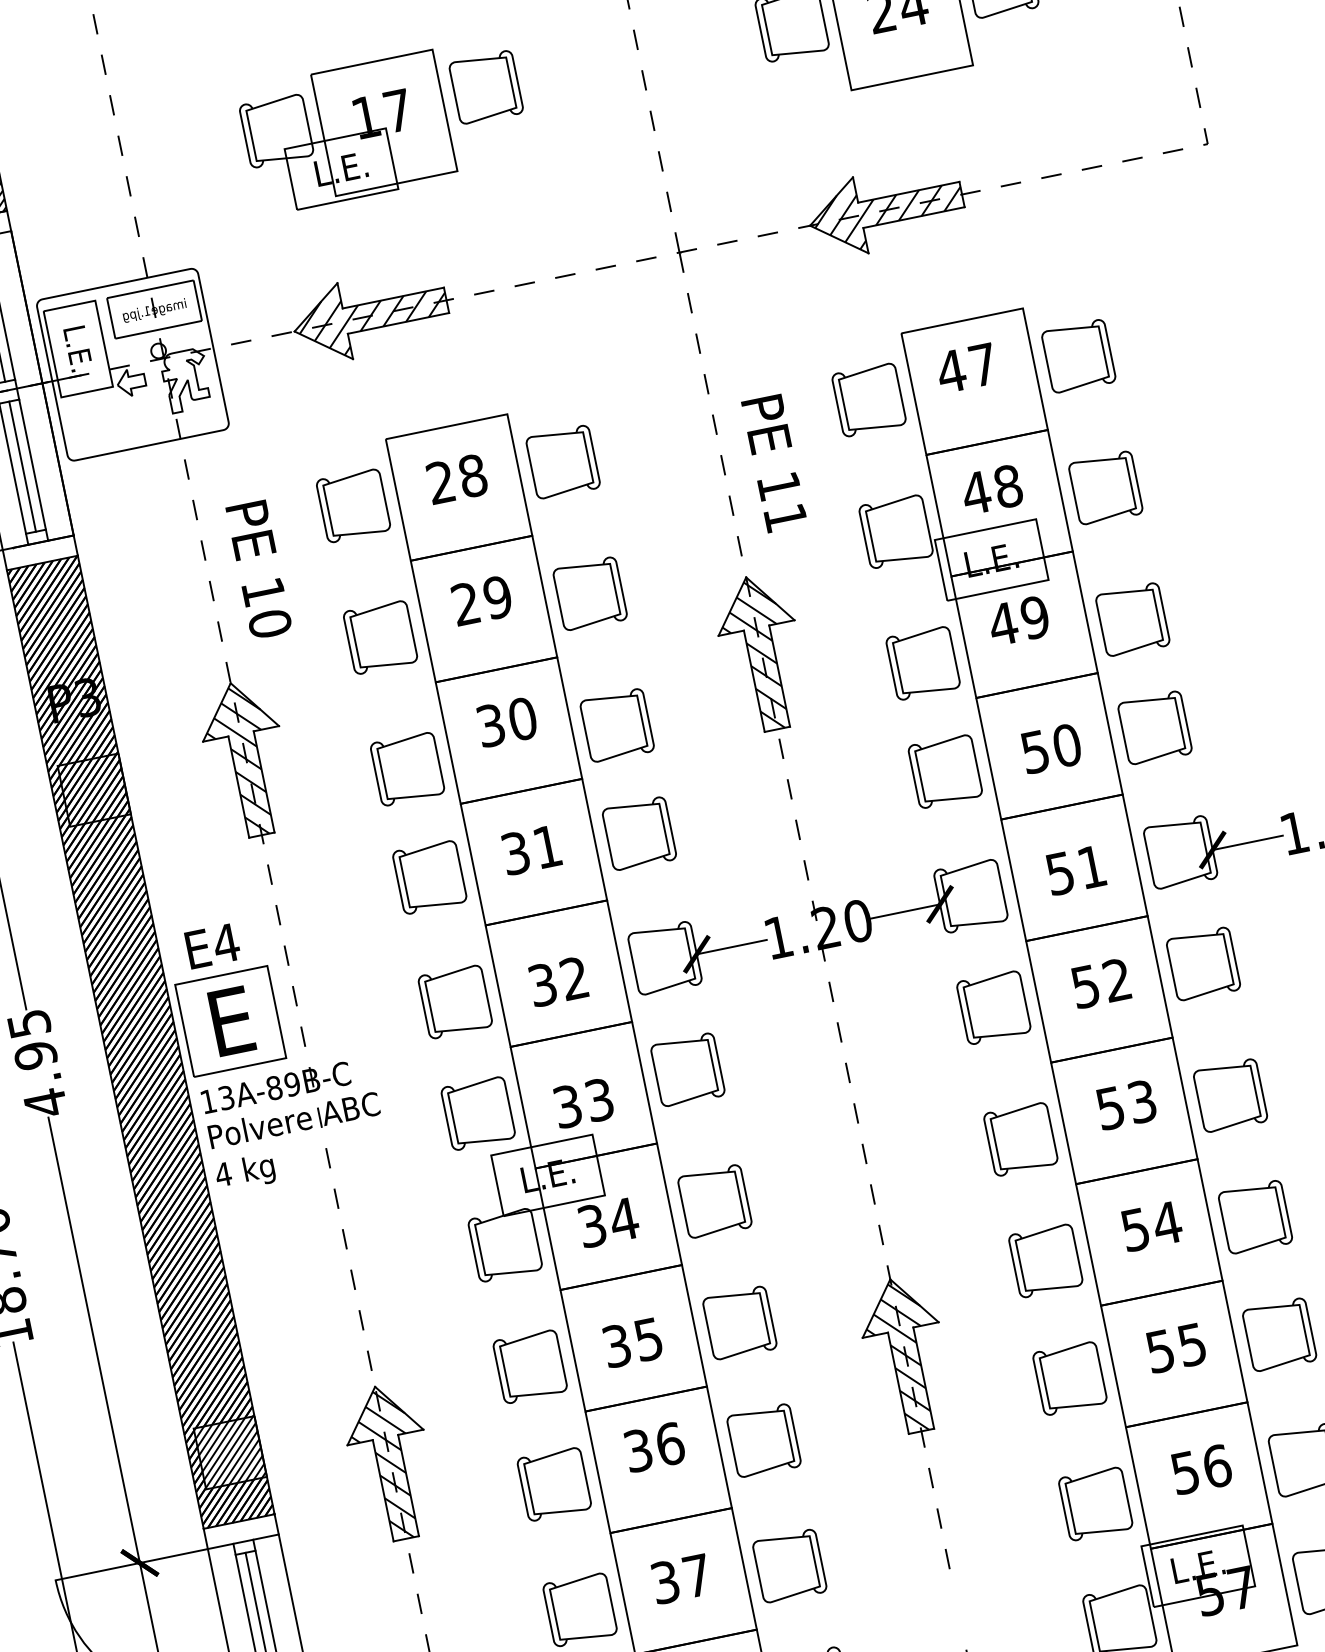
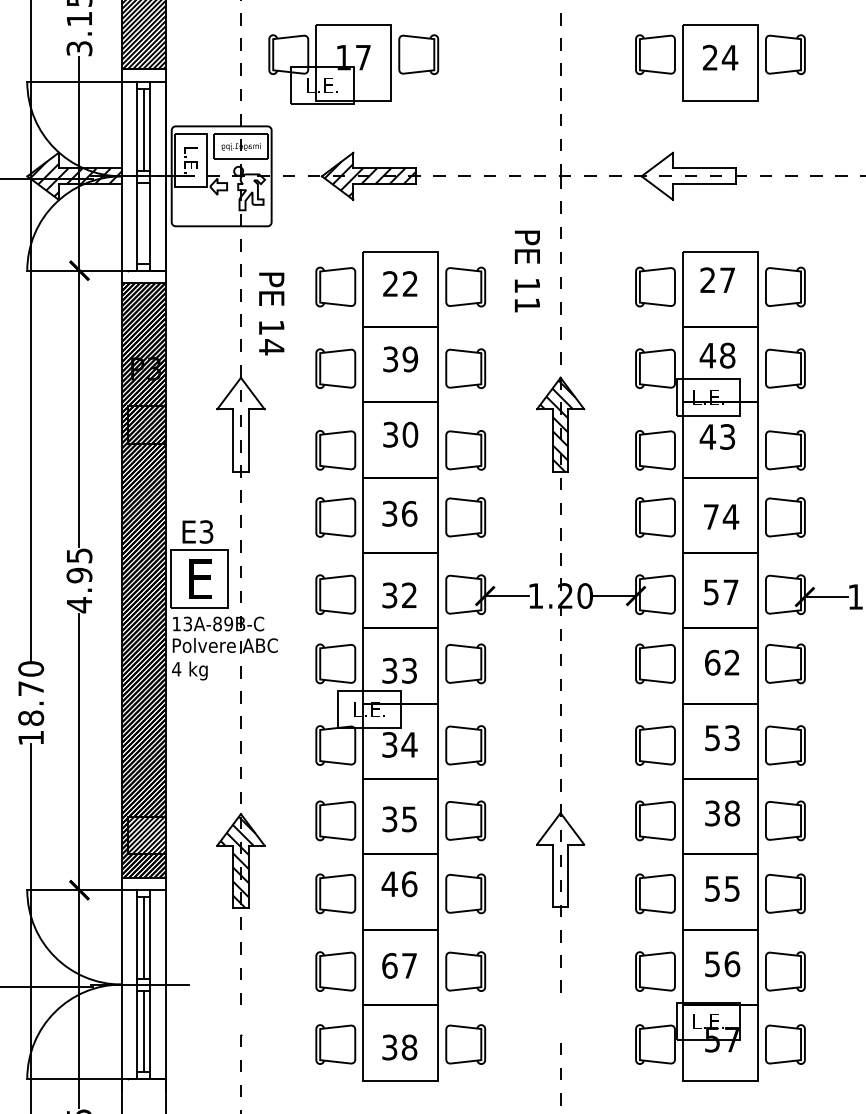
part: (384, 125) -> (353, 64), moved
hatch: (888, 213) -> (689, 178), removed
text: (950, 370) -> (707, 279), 47 -> 27
text: (774, 463) -> (527, 271), moved
line: (22, 466) -> (143, 223), removed
text: (472, 475) -> (410, 283), 28 -> 22
text: (465, 604) -> (390, 359), 29 -> 39
text: (1034, 616) -> (727, 436), 49 -> 43
text: (269, 624) -> (271, 347), 10 -> 14
text: (1051, 747) -> (721, 516), 50 -> 74
hatch: (241, 762) -> (237, 426), removed
text: (547, 846) -> (409, 513), 31 -> 36
text: (1090, 865) -> (730, 591), 51 -> 57
text: (225, 942) -> (206, 531), E4 -> E3
text: (1085, 986) -> (712, 662), 52 -> 62
text: (1151, 1226) -> (722, 813), 54 -> 38
hatch: (901, 1358) -> (557, 861), removed
text: (637, 1451) -> (389, 884), 36 -> 46
text: (664, 1581) -> (389, 965), 37 -> 67

